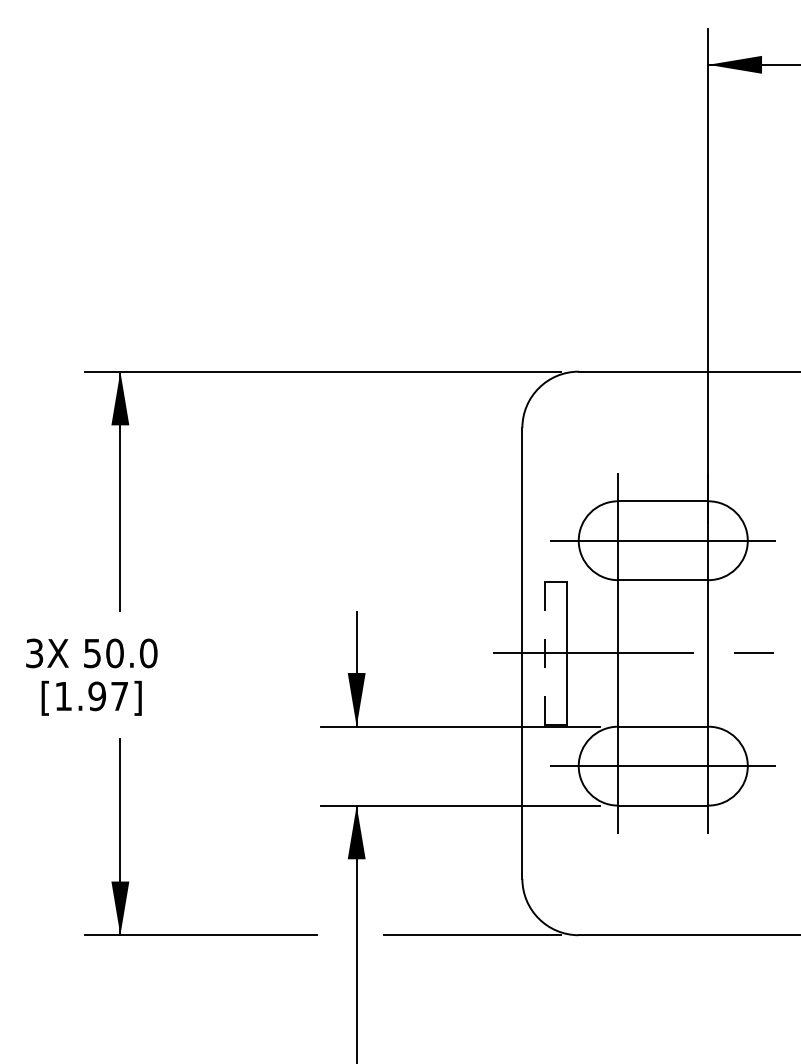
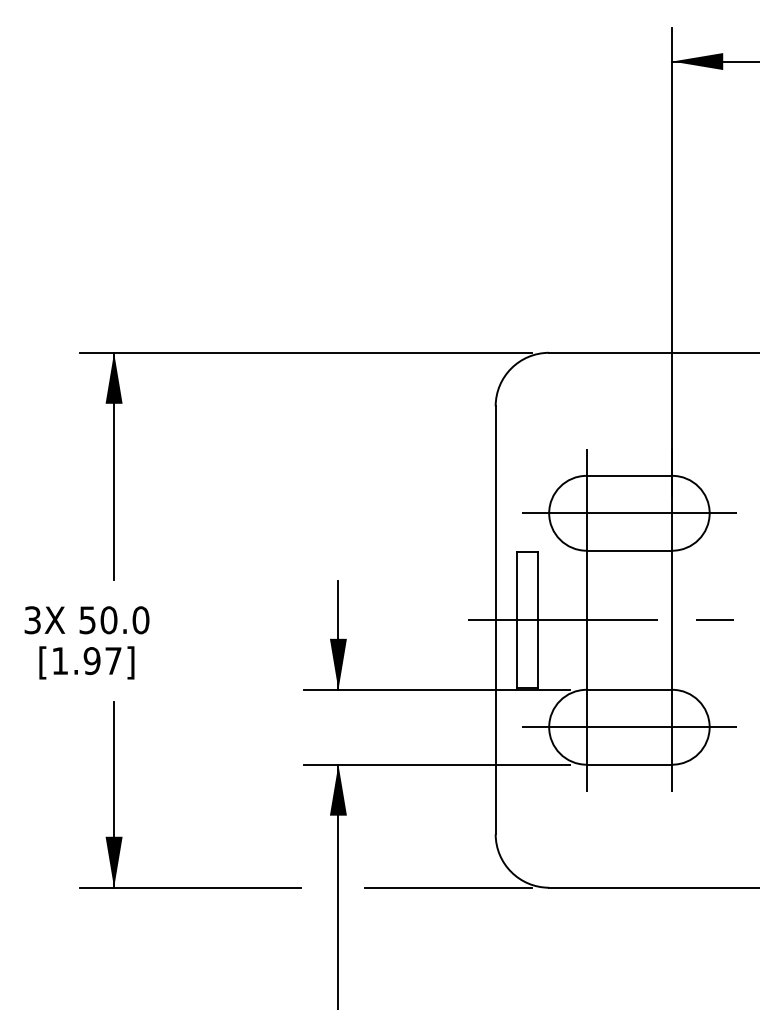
line: (544, 653) -> (516, 620), dashed -> solid

